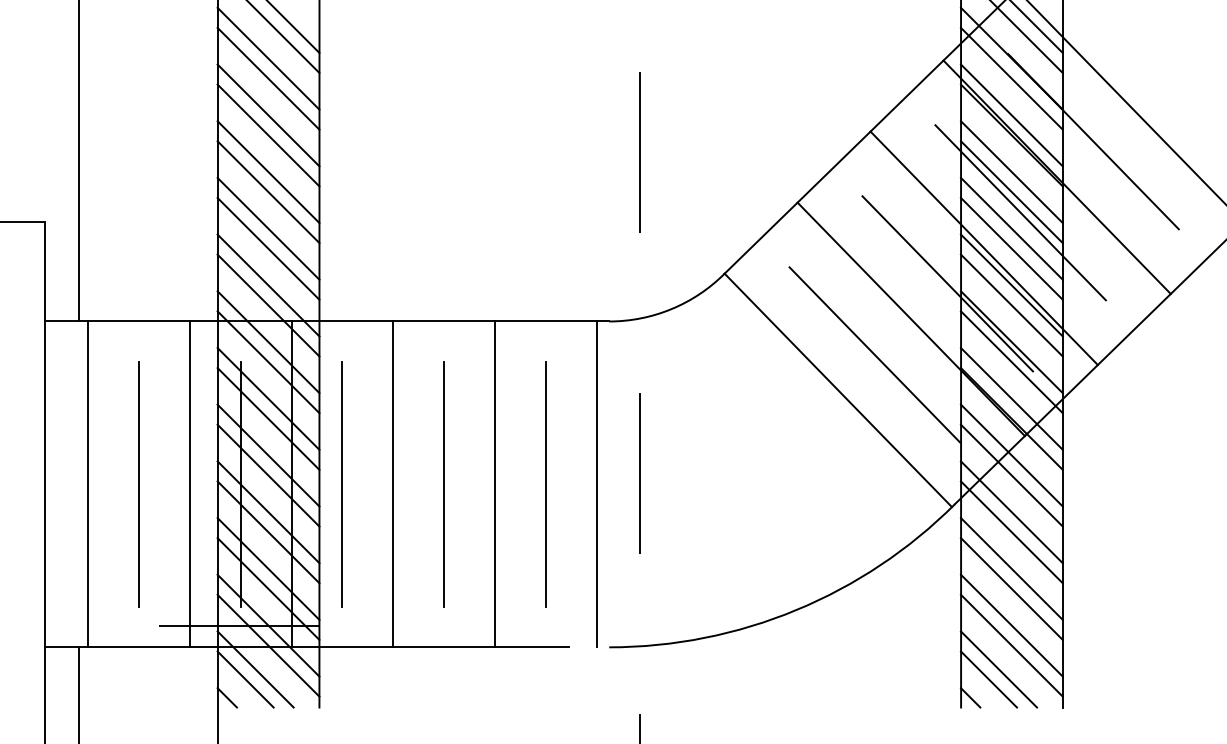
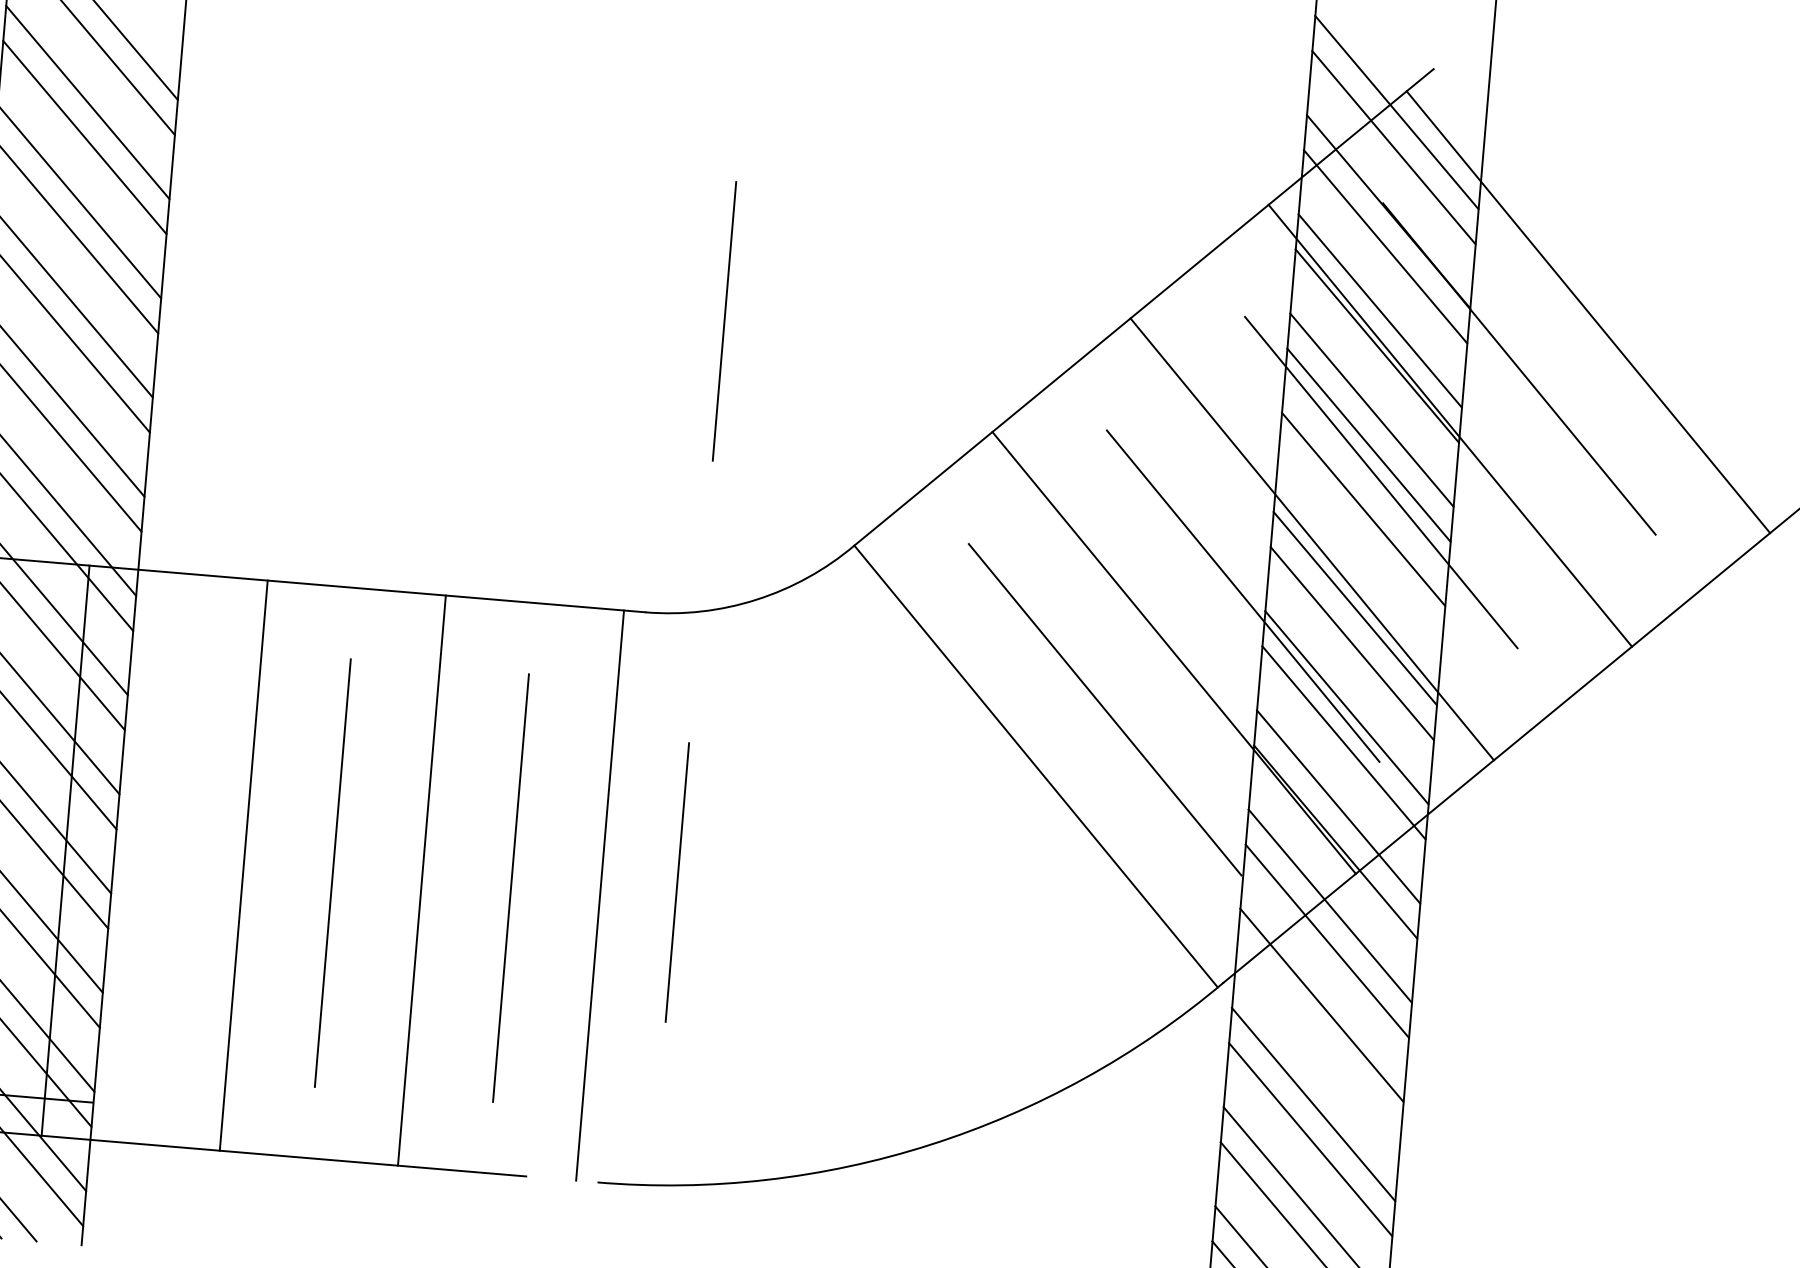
line: (1011, 248) -> (1359, 543), removed
line: (341, 484) -> (152, 858), removed
line: (1011, 532) -> (1318, 1040), removed

